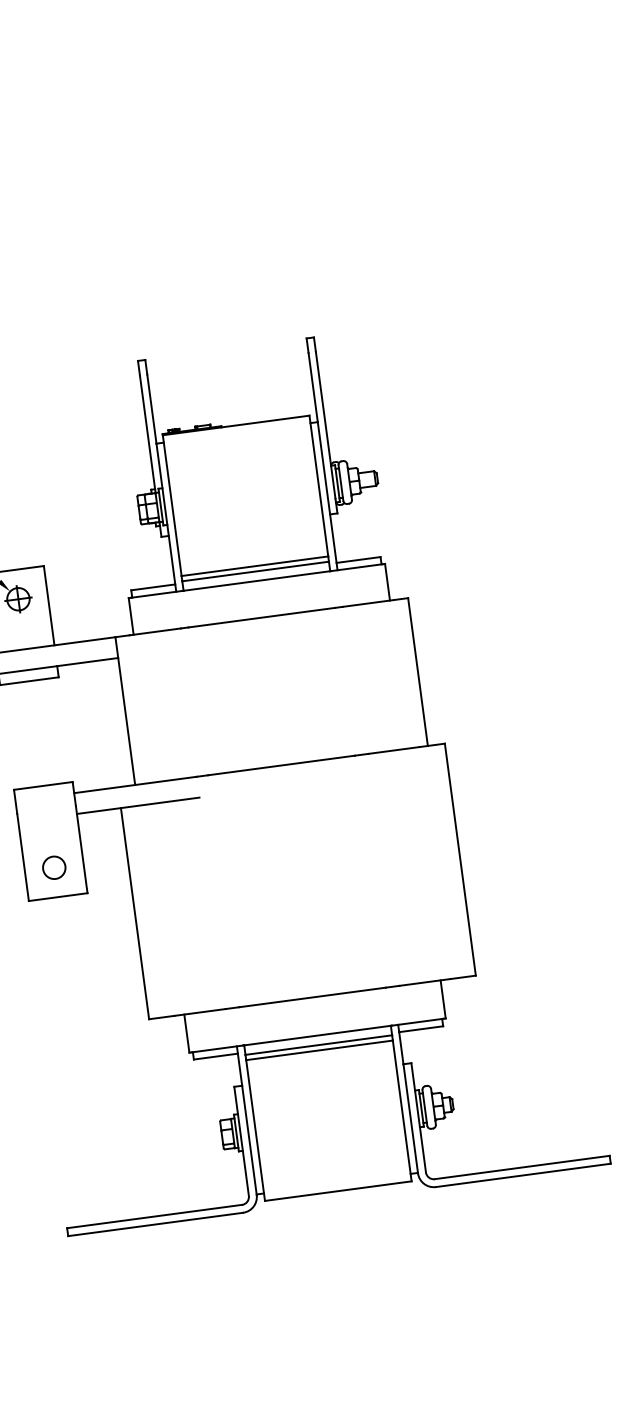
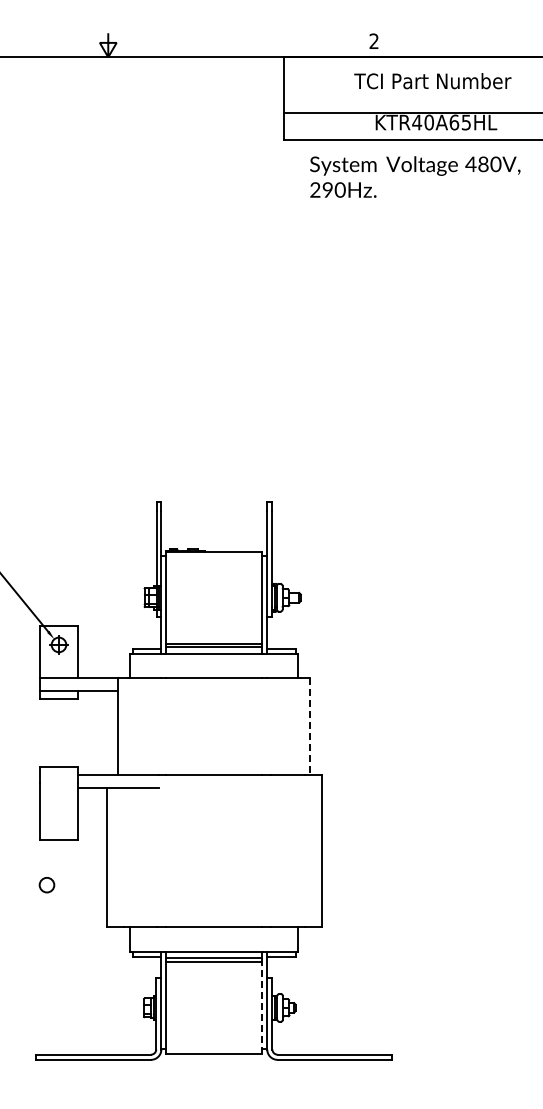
line: (418, 672) -> (310, 726), solid -> dashed
circle: (53, 868) -> (46, 885), moved
line: (402, 1110) -> (262, 1007), solid -> dashed

